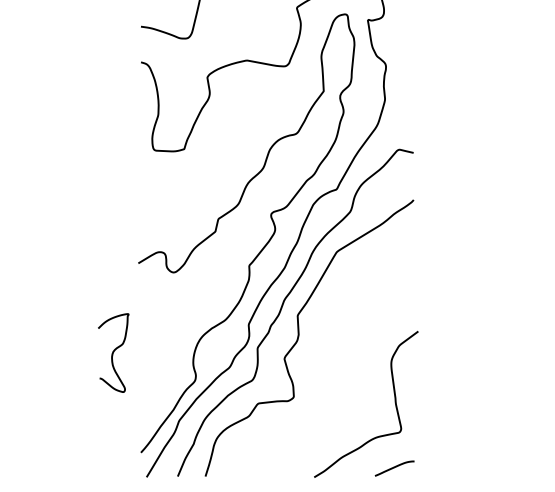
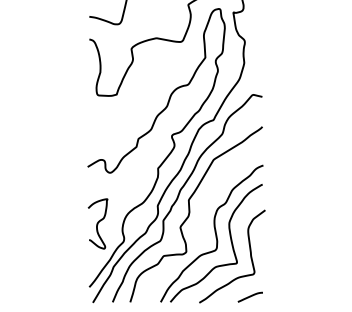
curve: (112, 352) -> (97, 223), moved
part: (333, 368) -> (211, 233), added

